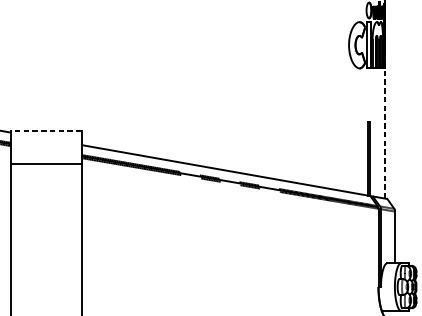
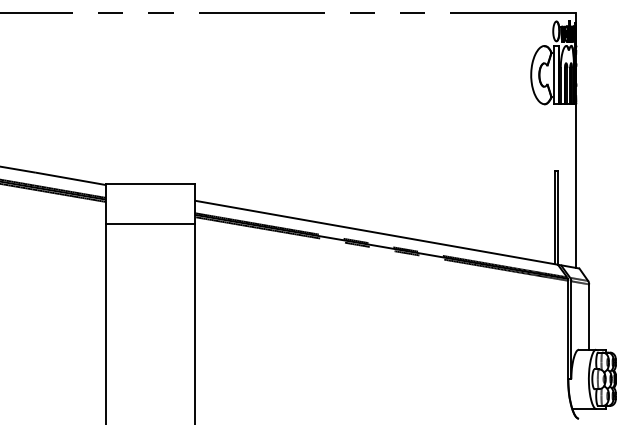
line: (46, 131) -> (150, 183), dashed -> solid
line: (385, 133) -> (576, 185), dashed -> solid

